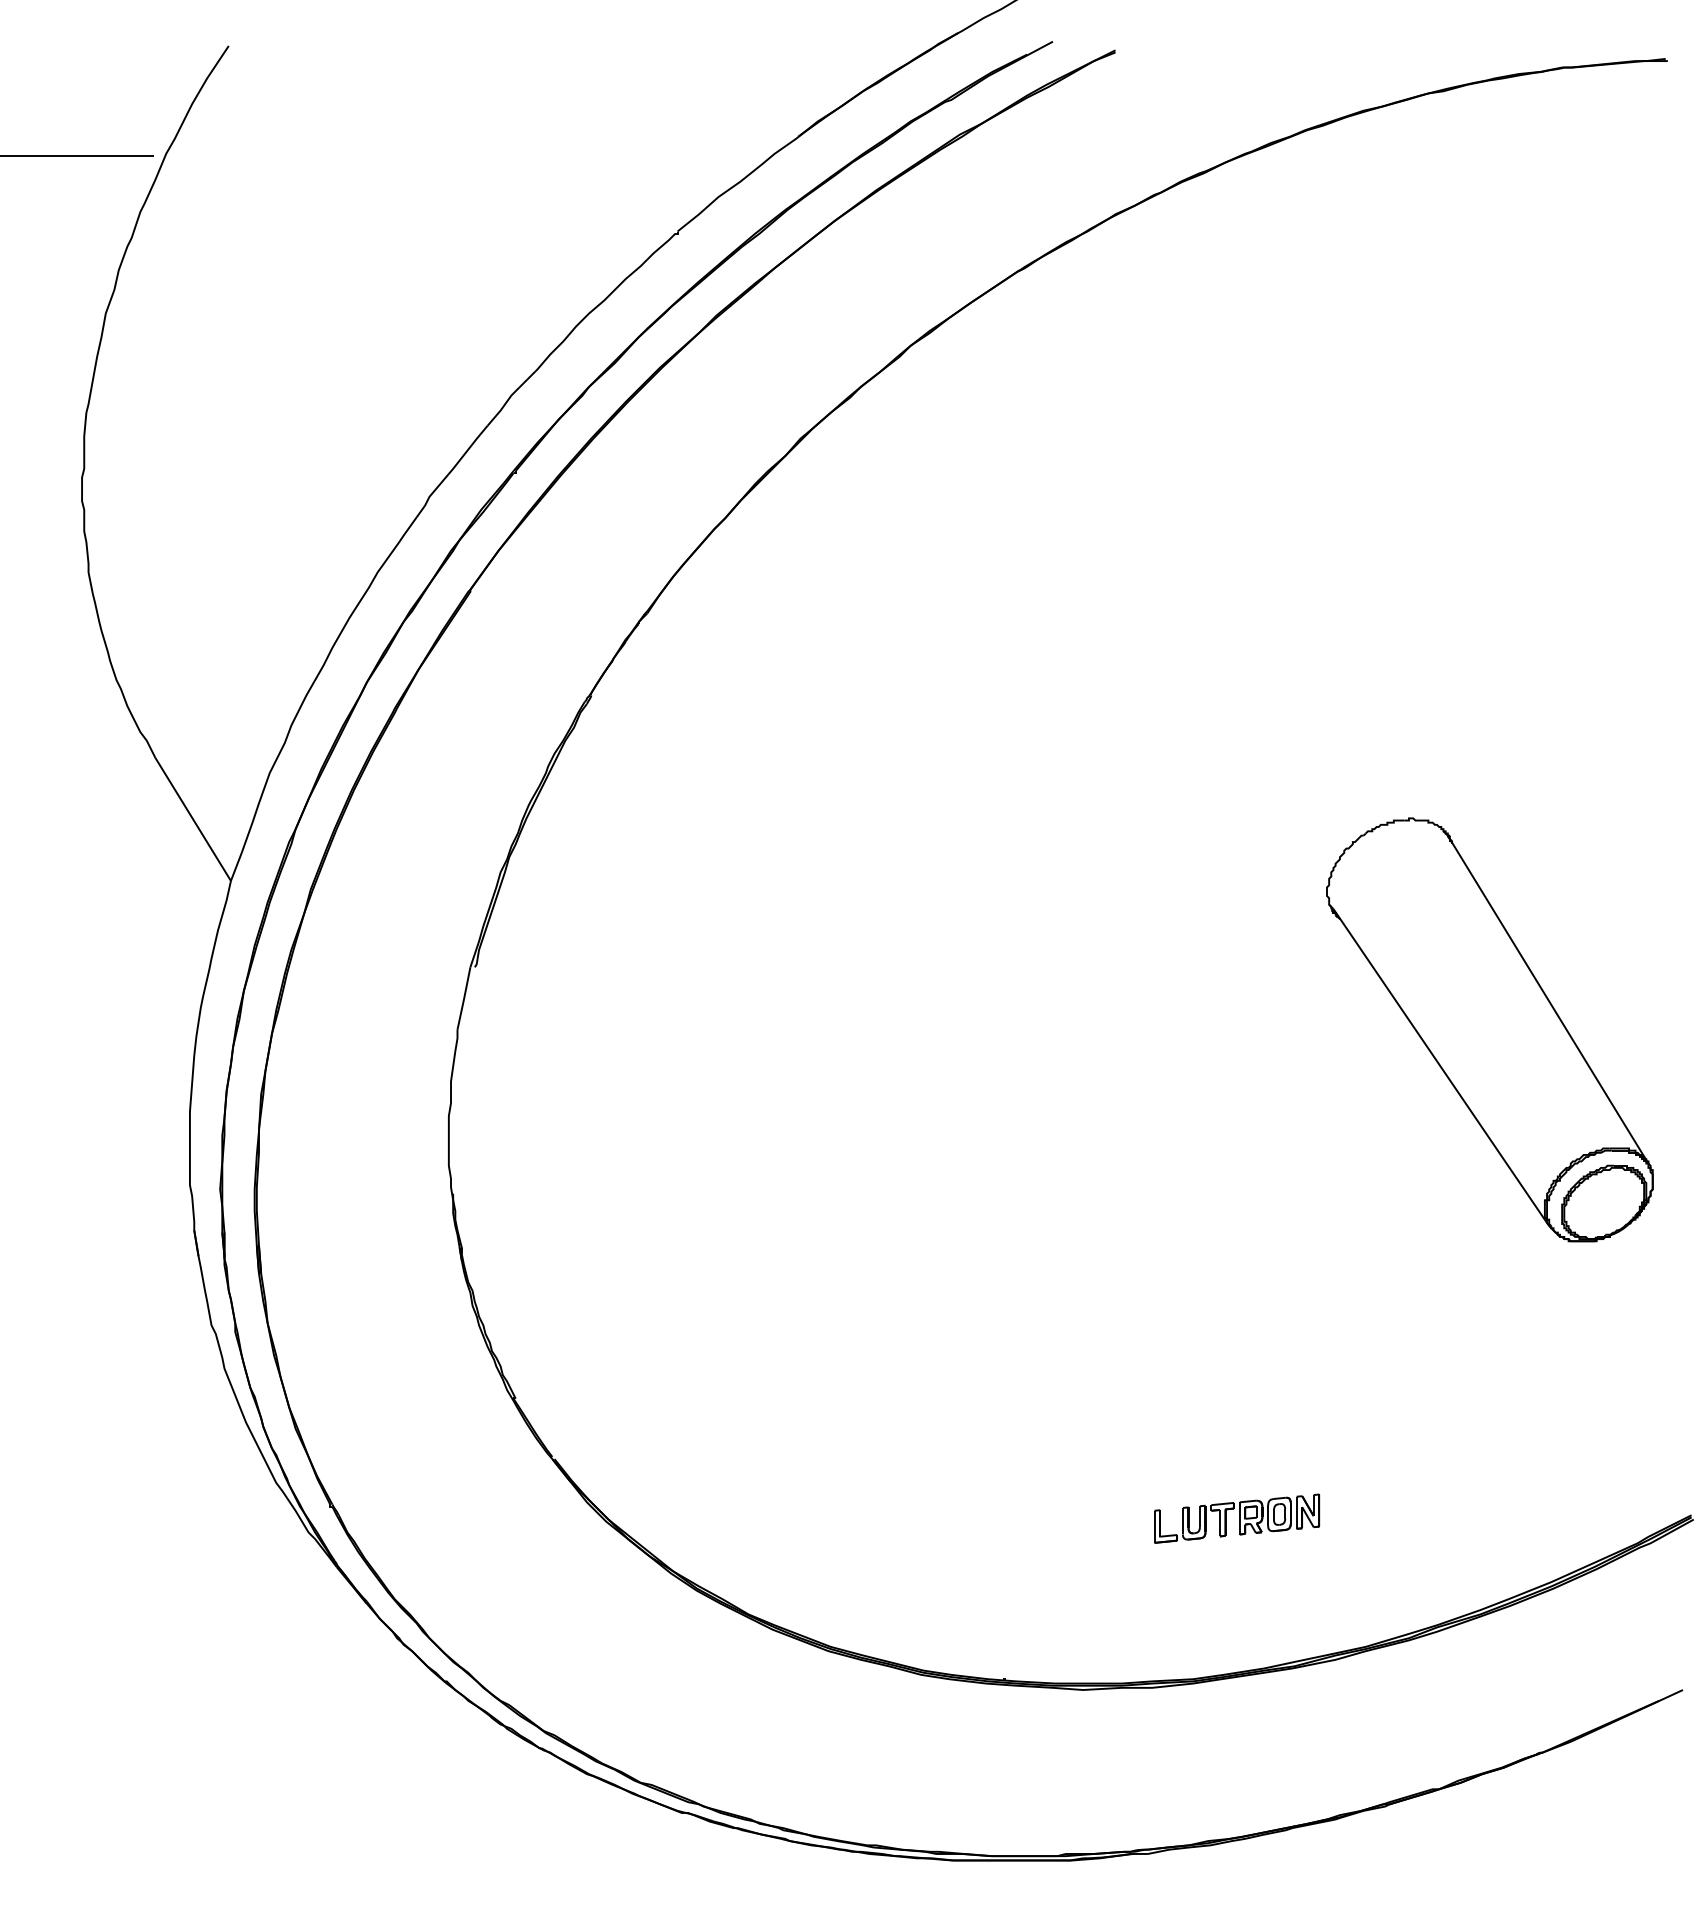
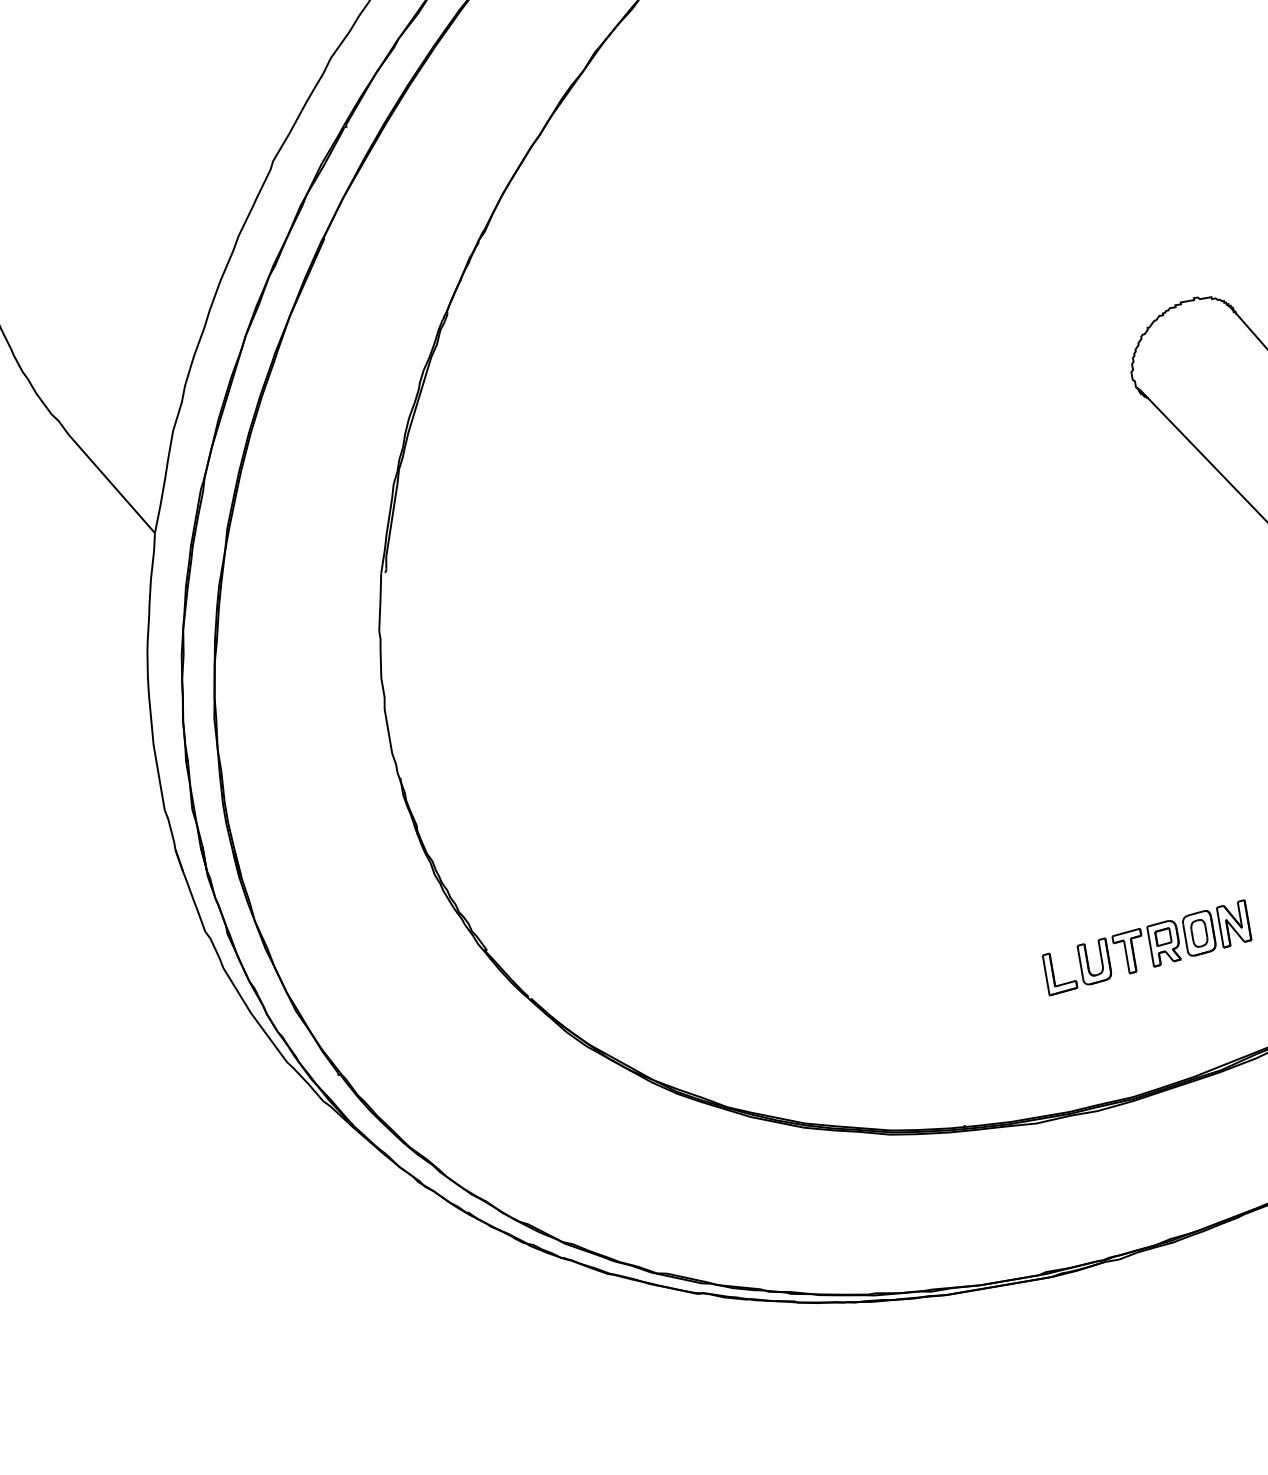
part: (1237, 1518) -> (1147, 947), size x1.4

